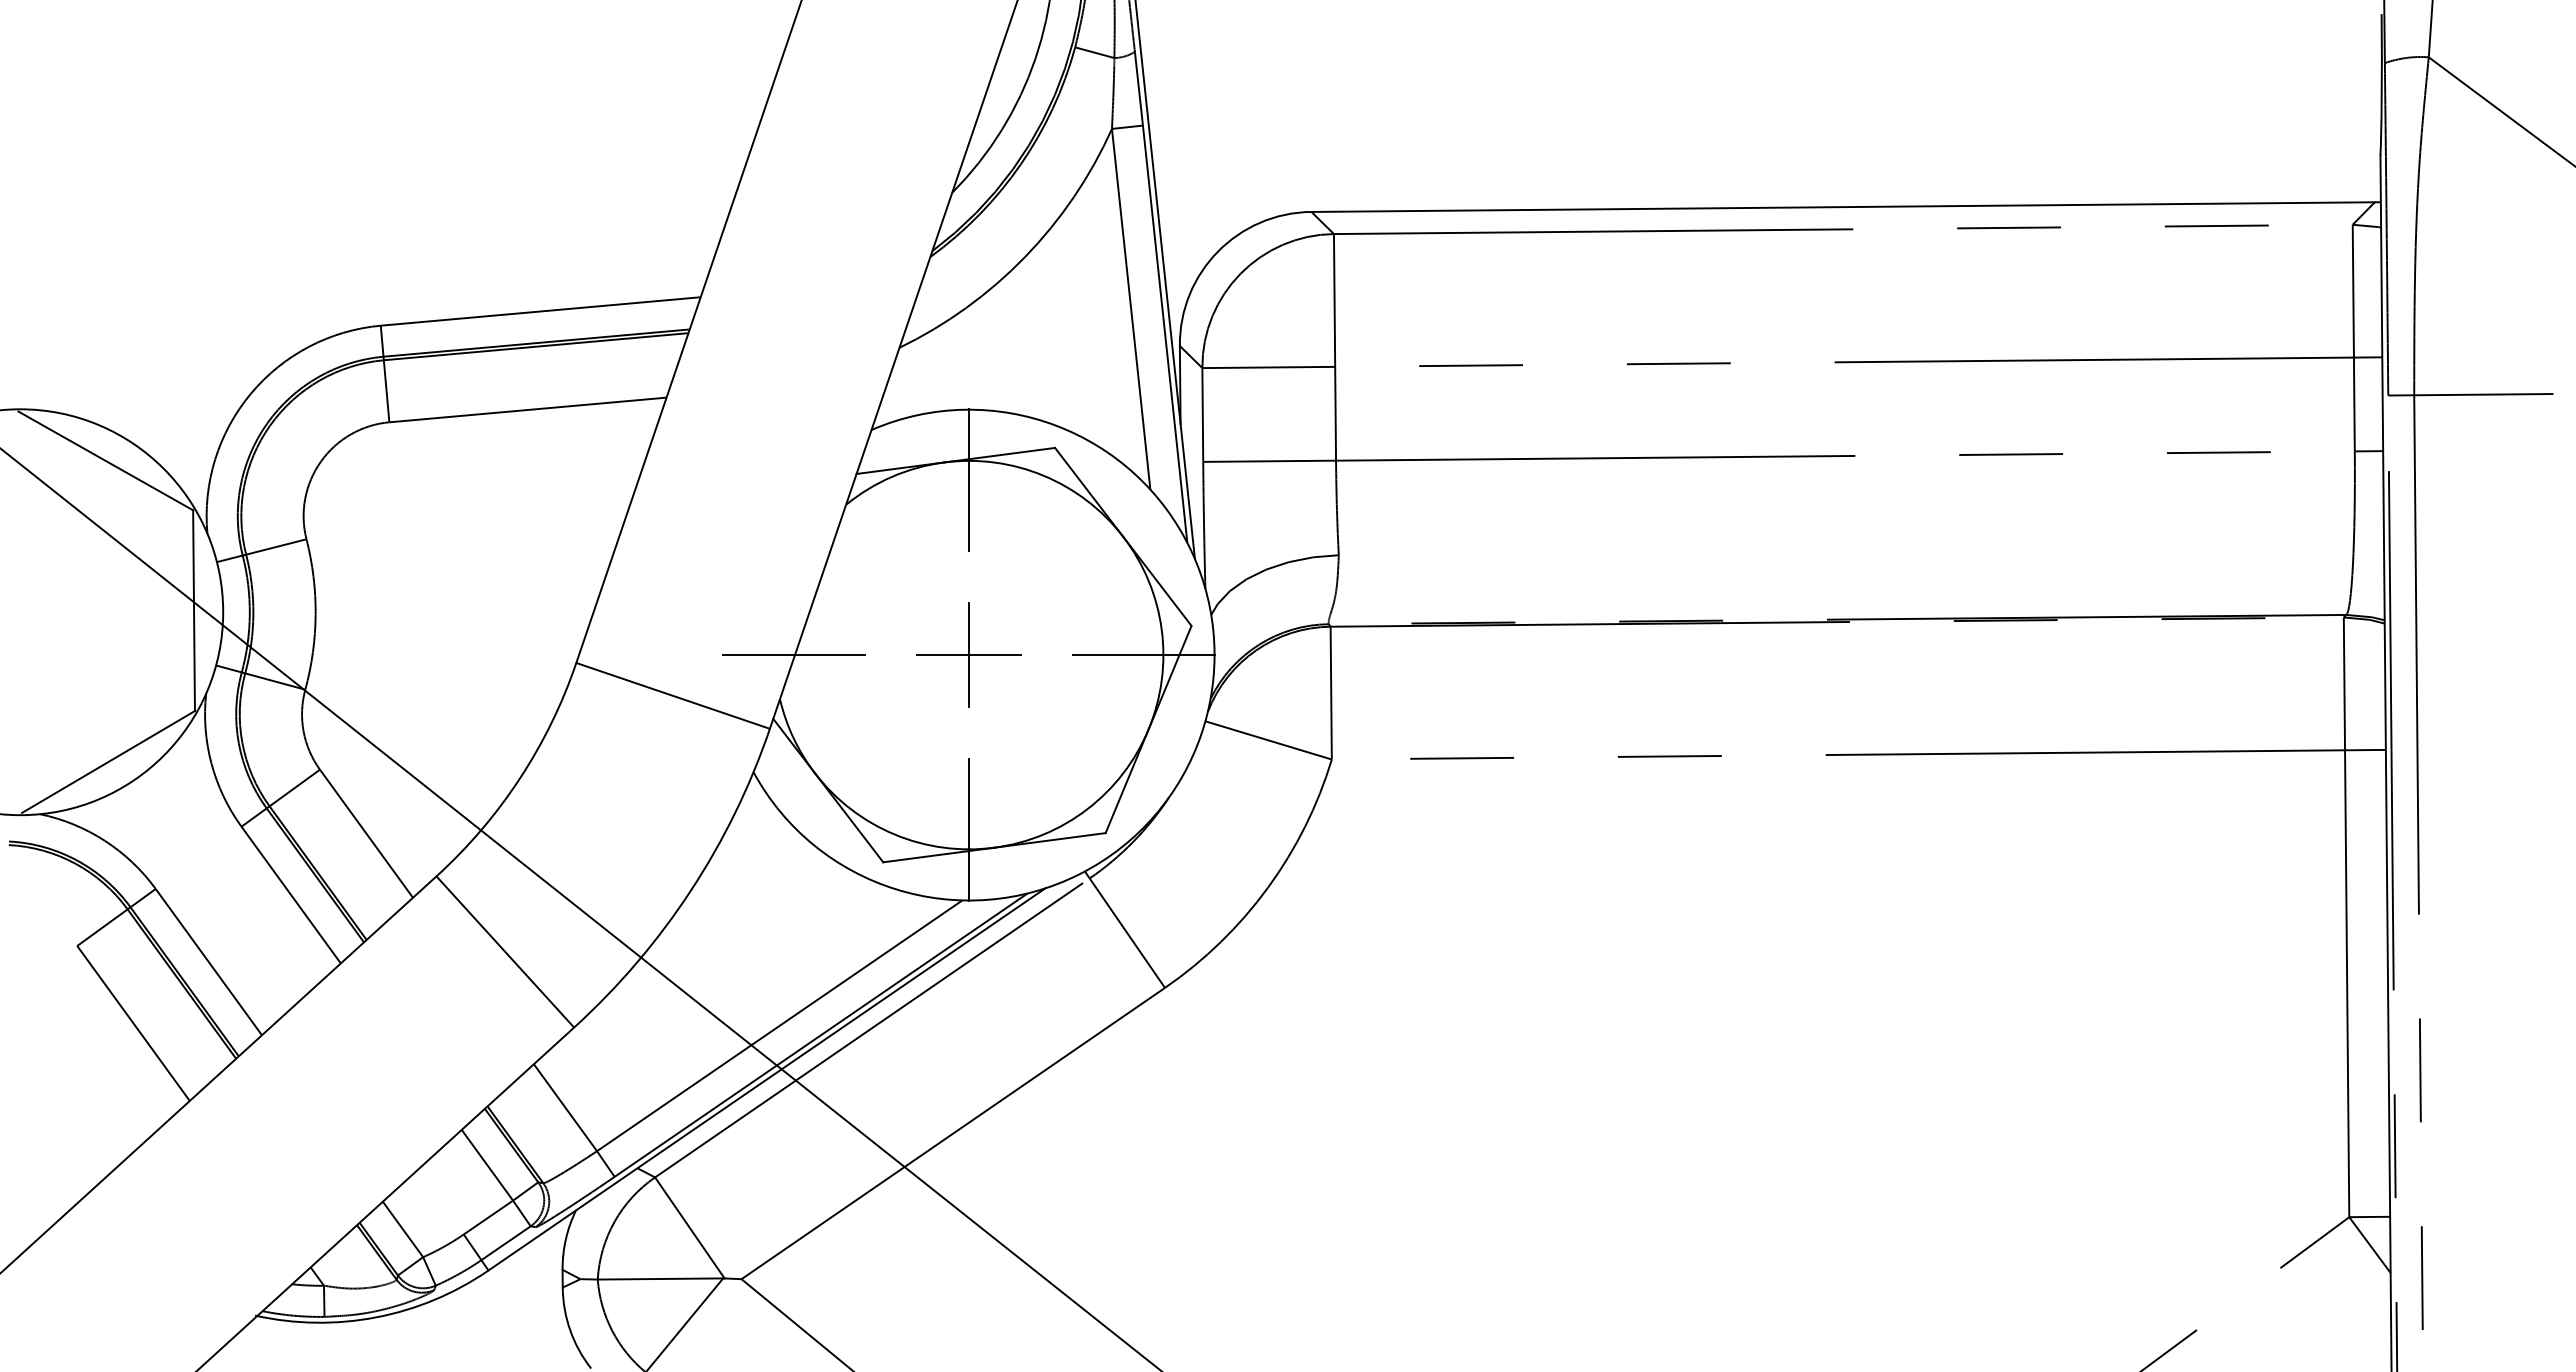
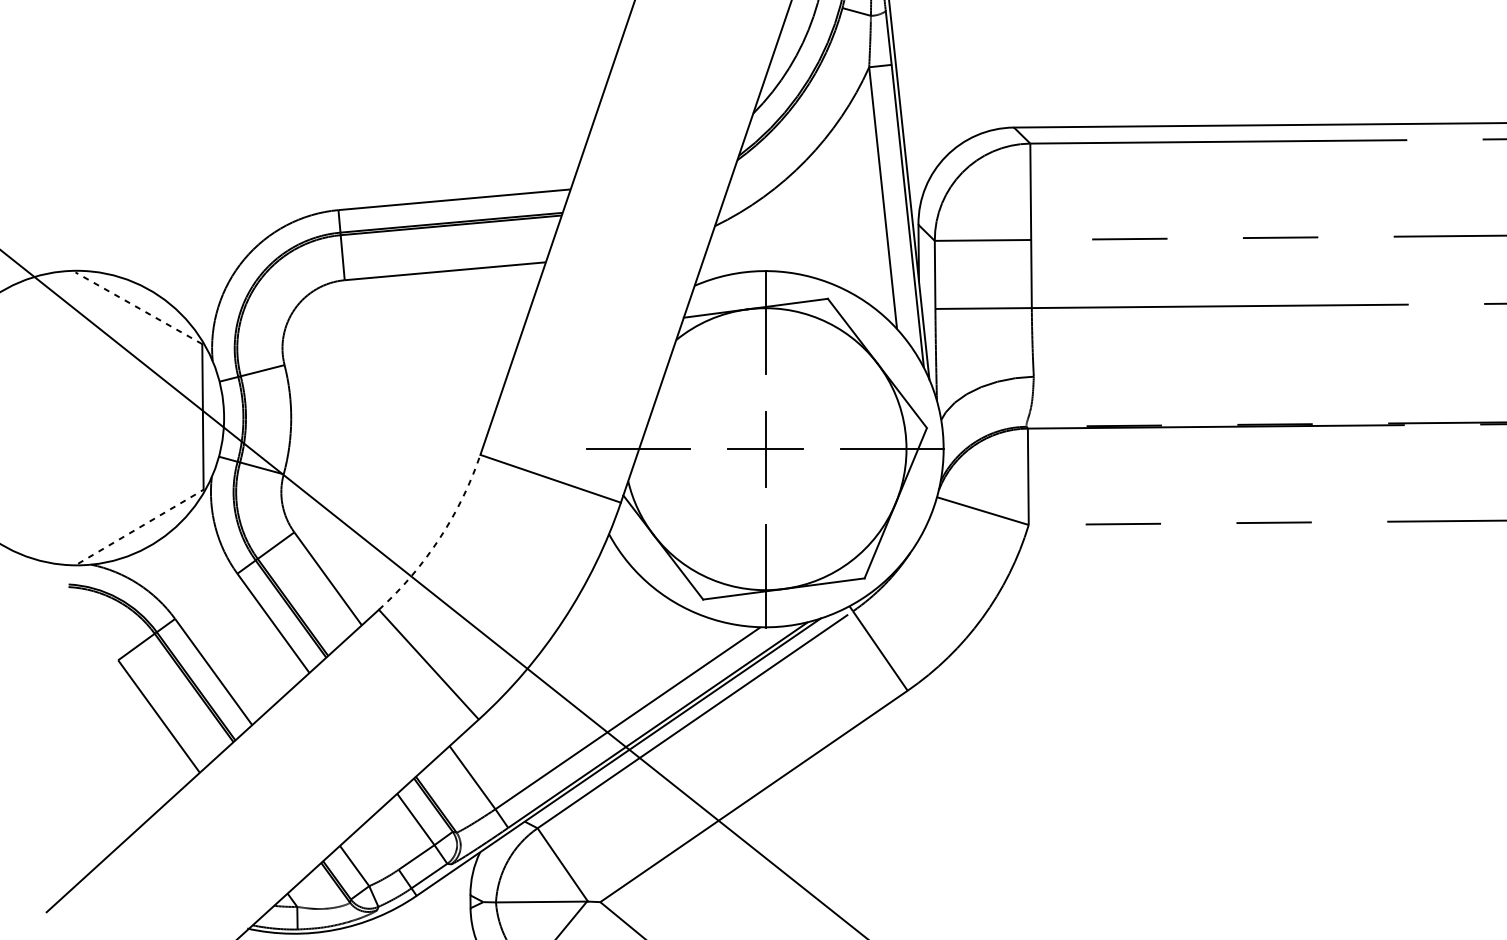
line: (105, 460) -> (138, 307), solid -> dashed
line: (108, 761) -> (140, 526), solid -> dashed
arc: (519, 778) -> (439, 538), solid -> dashed

